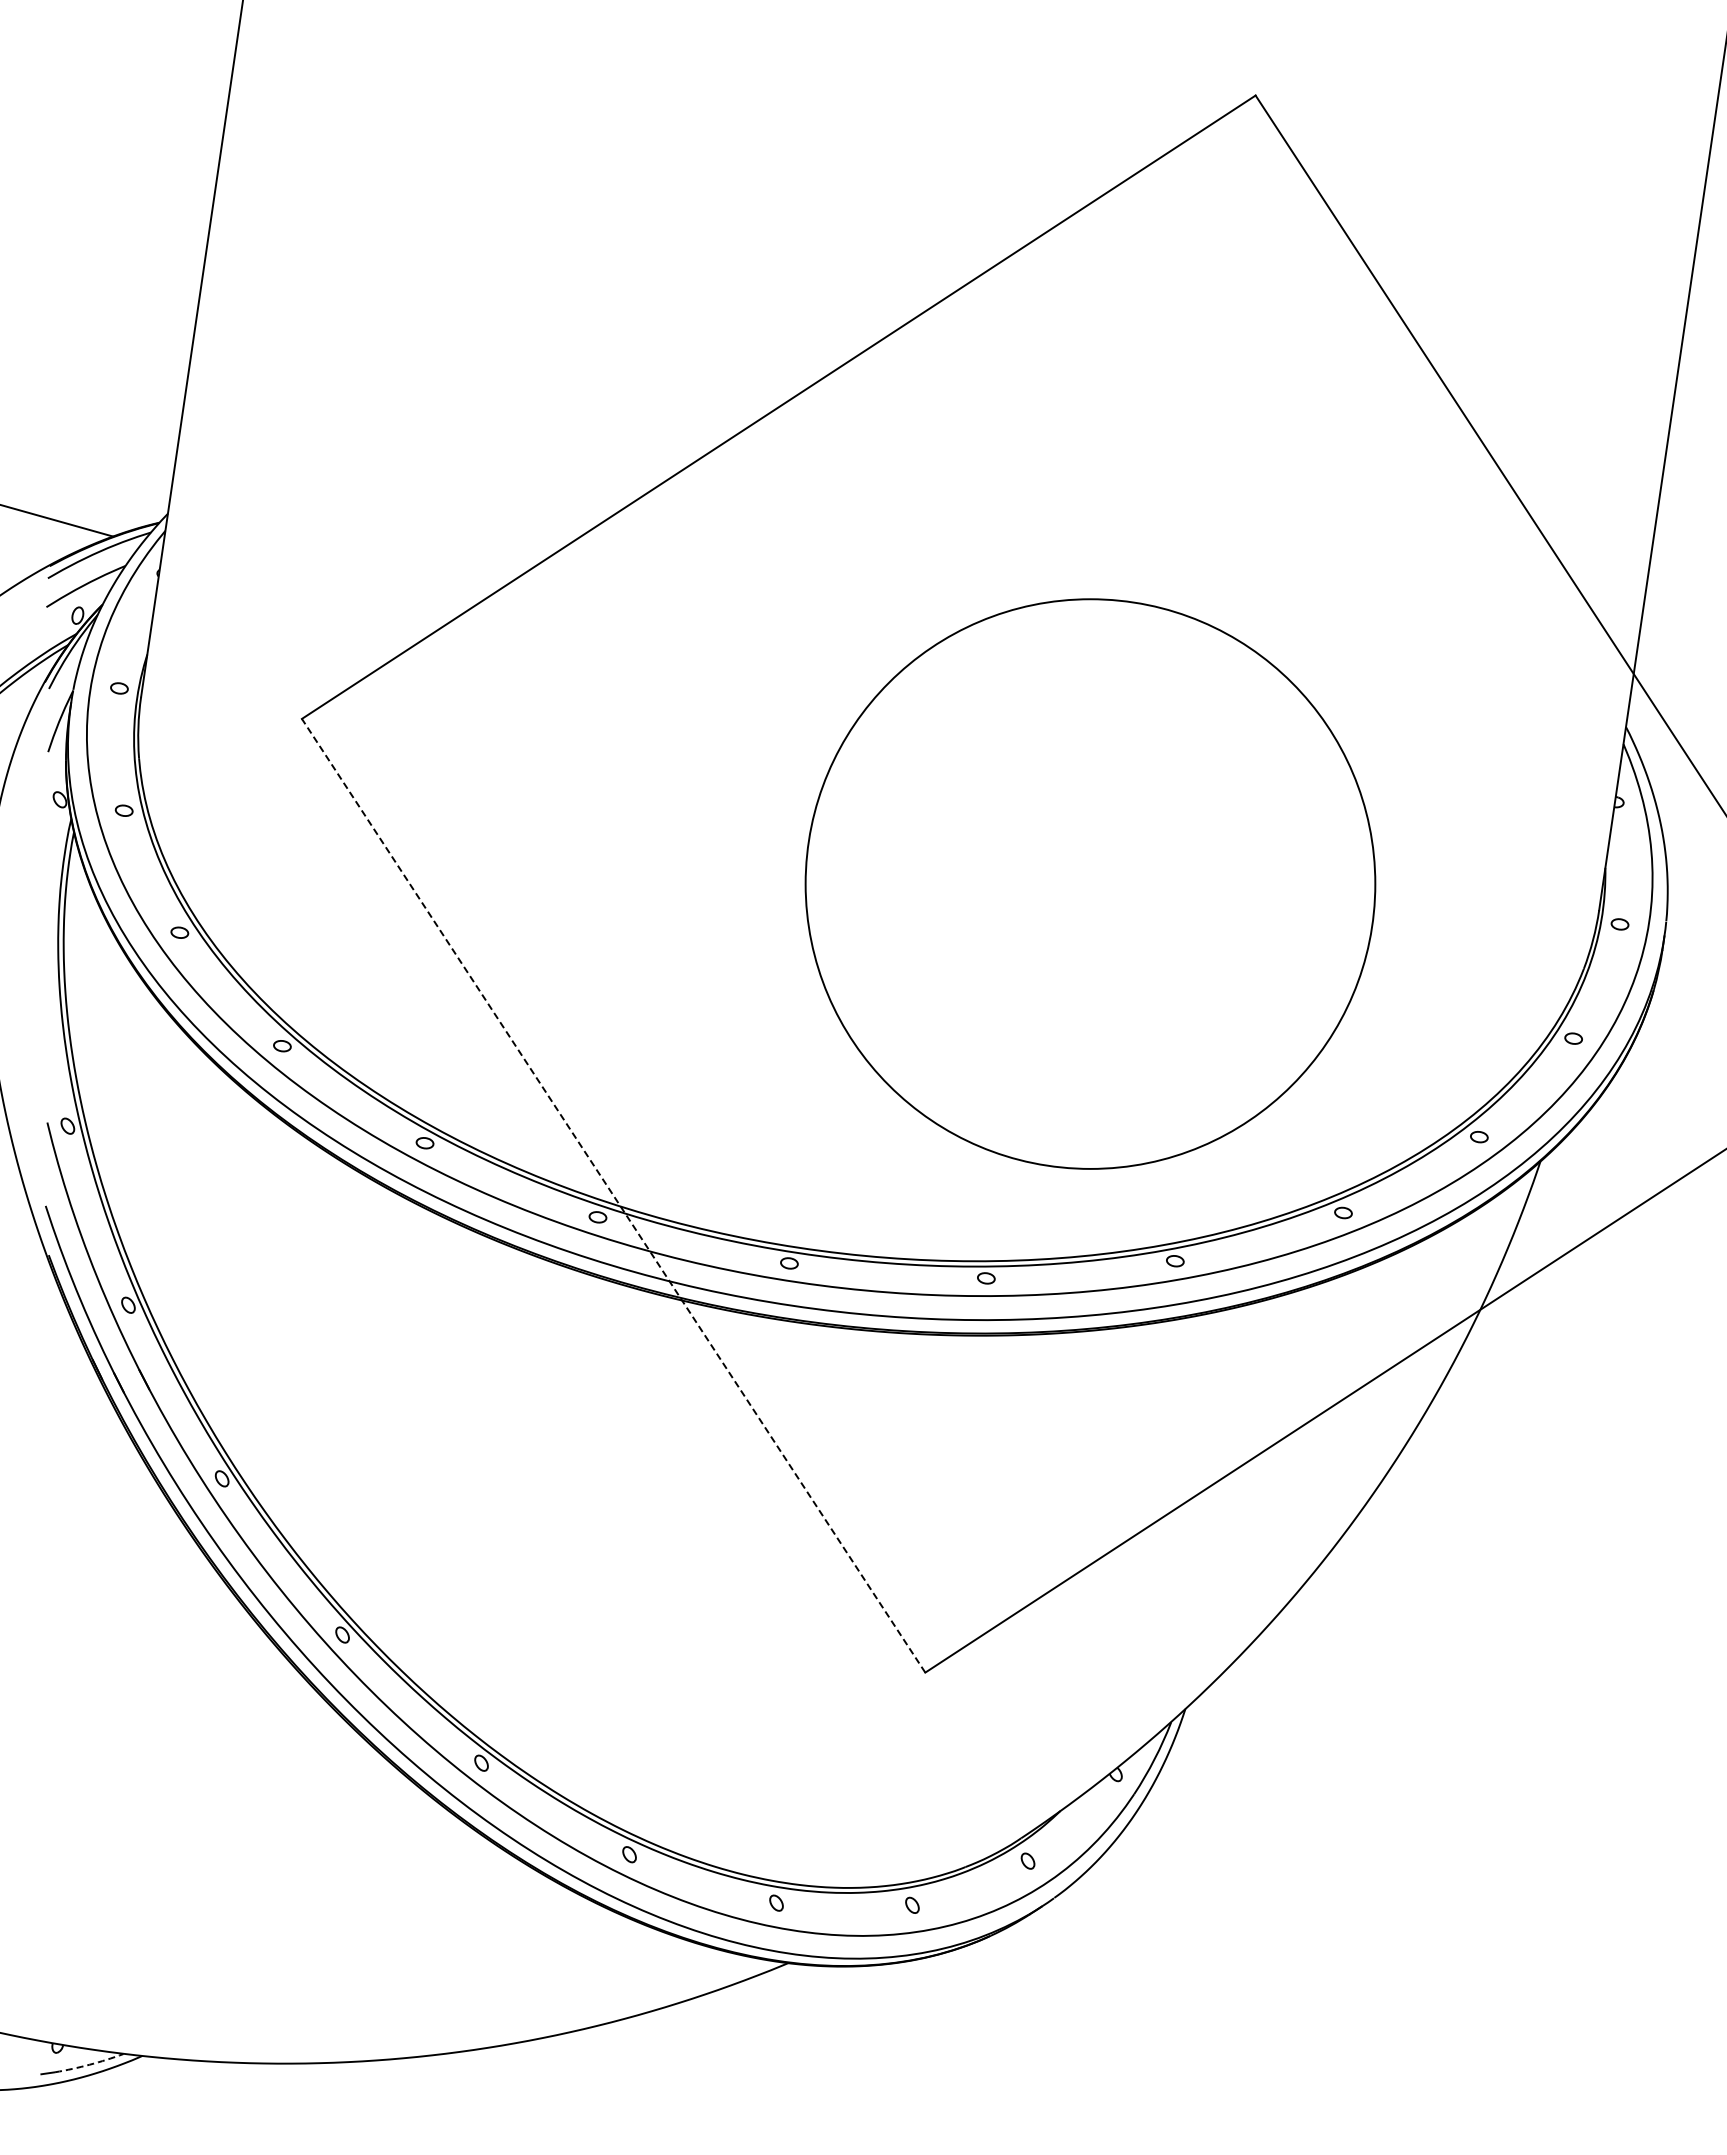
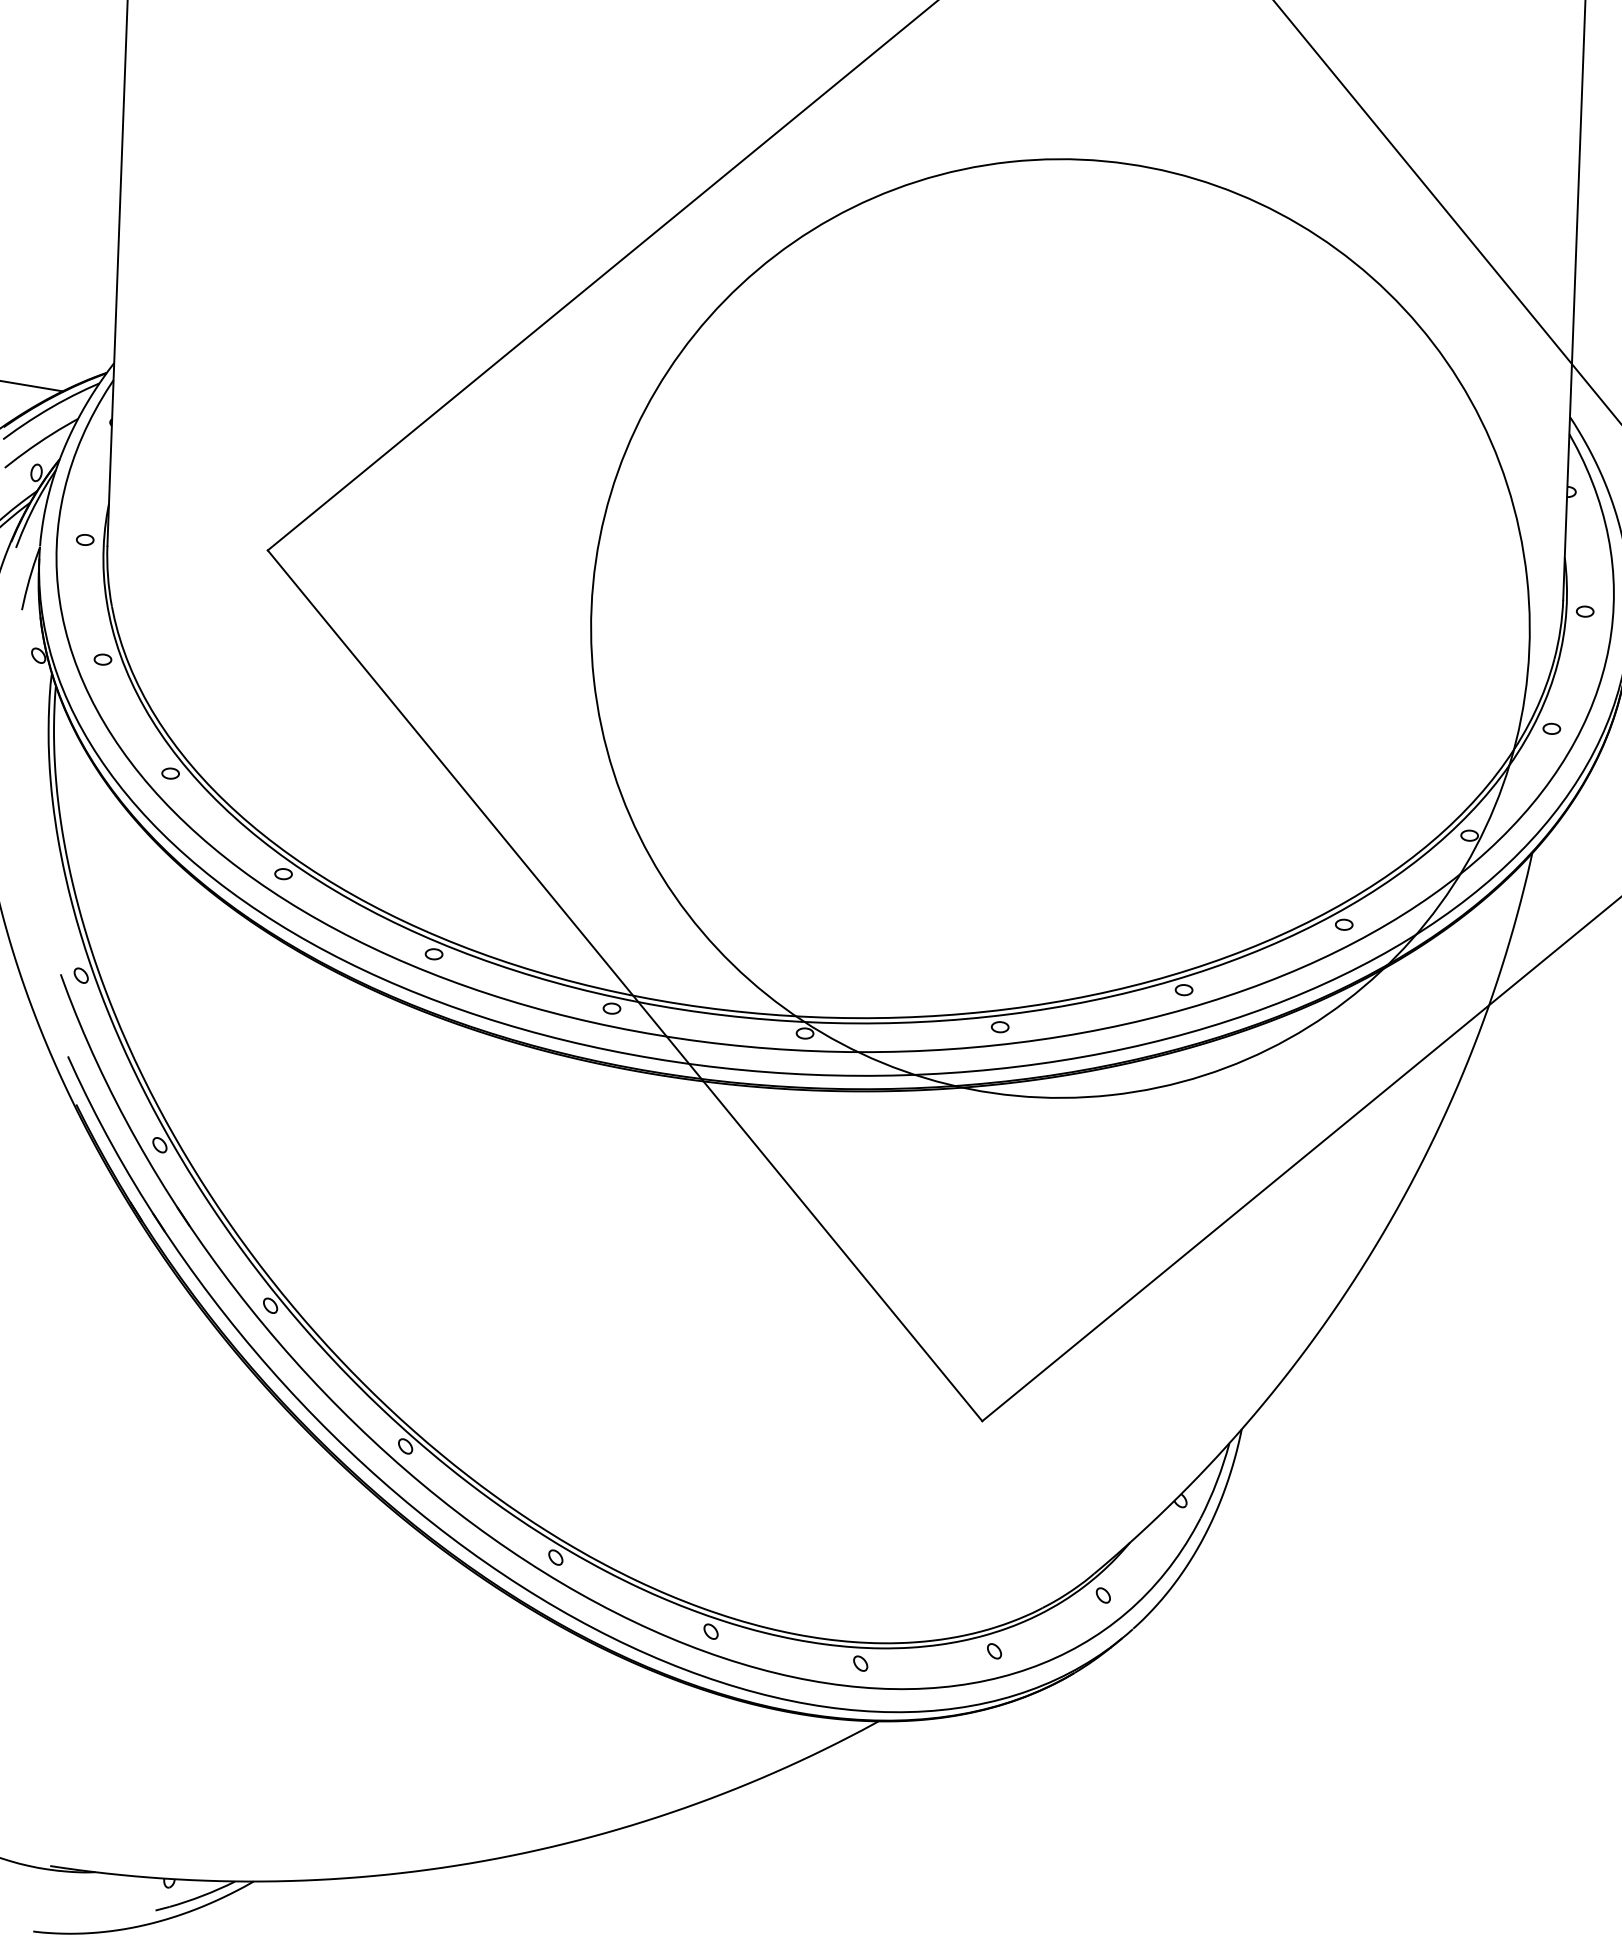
circle: (1090, 883) -> (1060, 627), size x1.67
line: (613, 1195) -> (624, 985), dashed -> solid
arc: (89, 2064) -> (202, 1895), dashed -> solid

